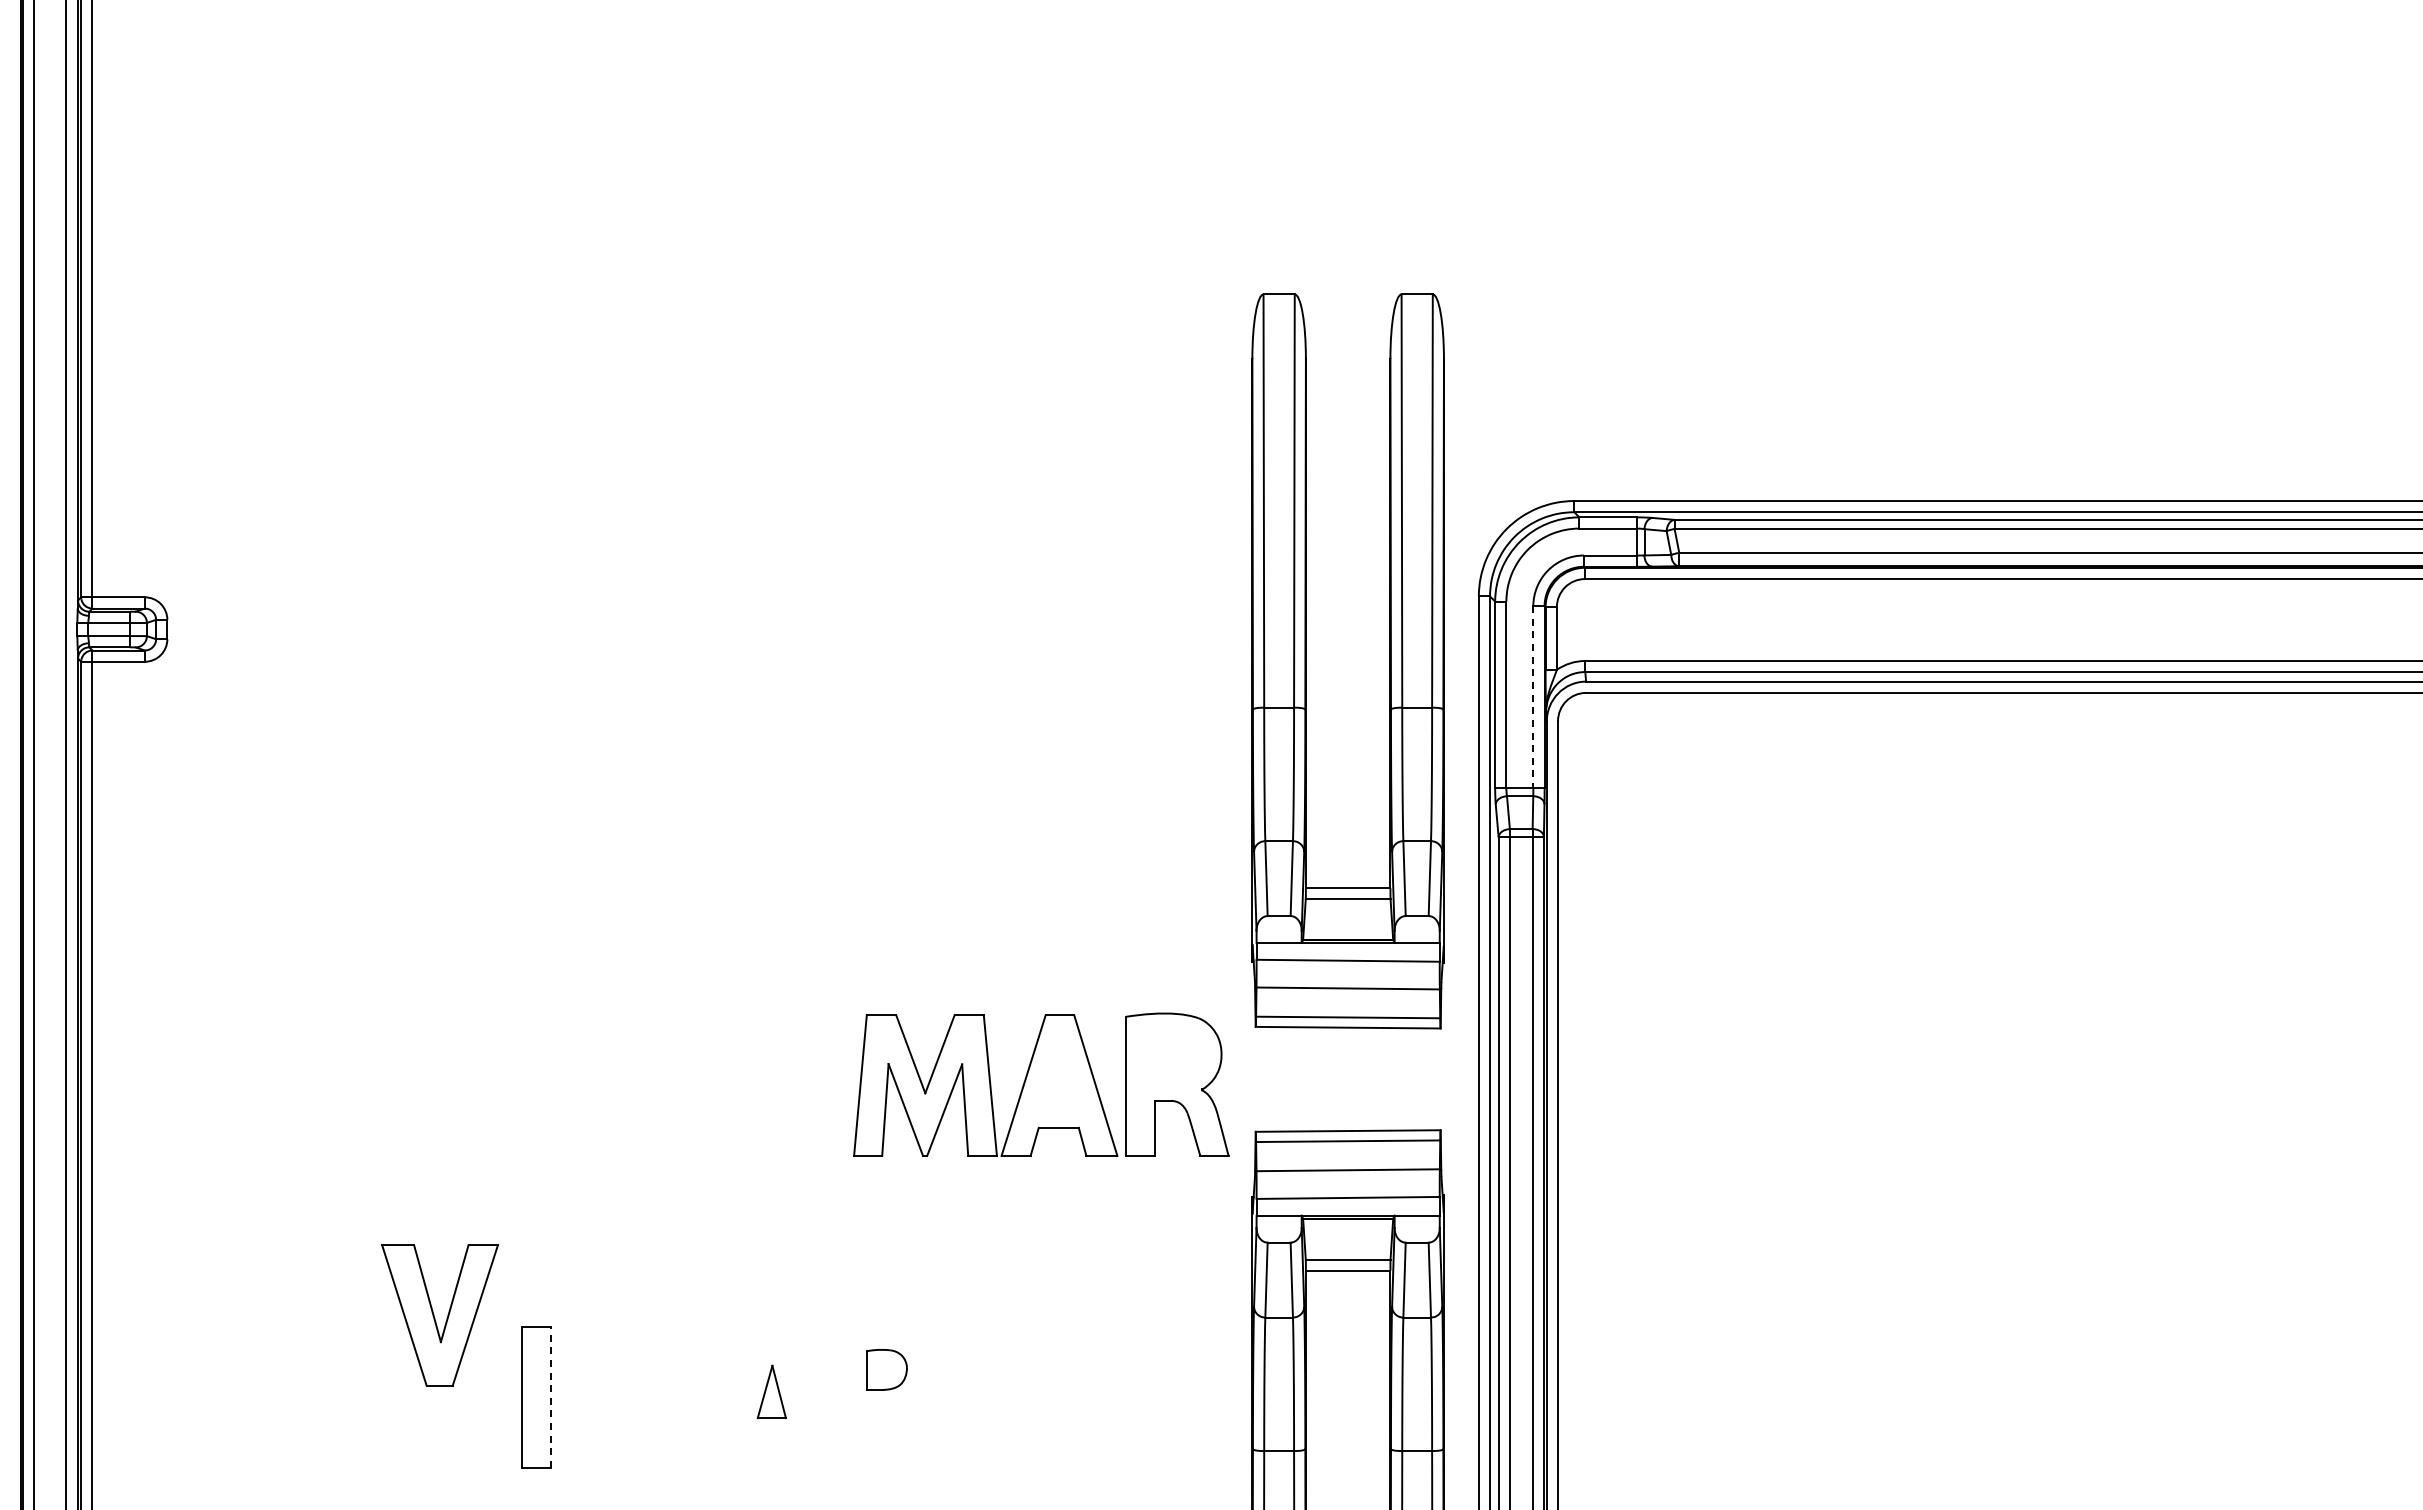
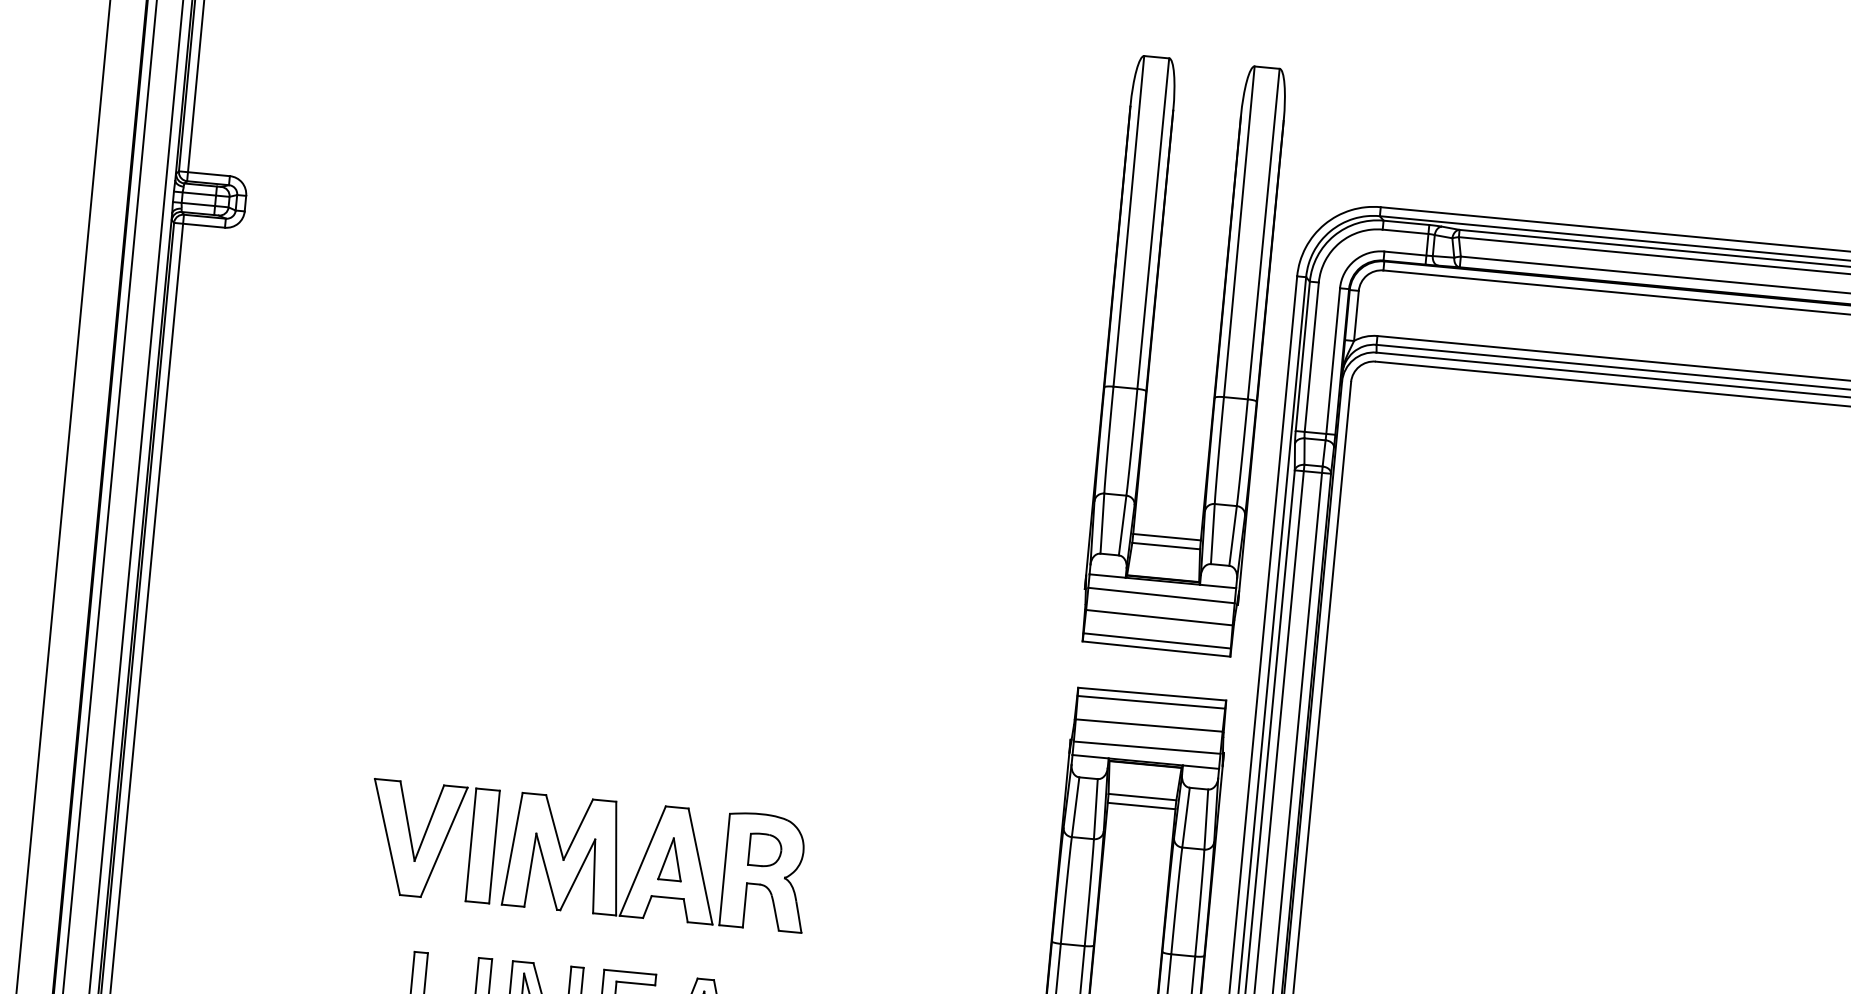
part: (1306, 661) -> (1150, 352), moved
line: (1533, 697) -> (1333, 361), dashed -> solid
part: (1041, 1084) -> (657, 861), moved
part: (439, 1315) -> (415, 839), moved
line: (551, 1397) -> (494, 847), dashed -> solid

